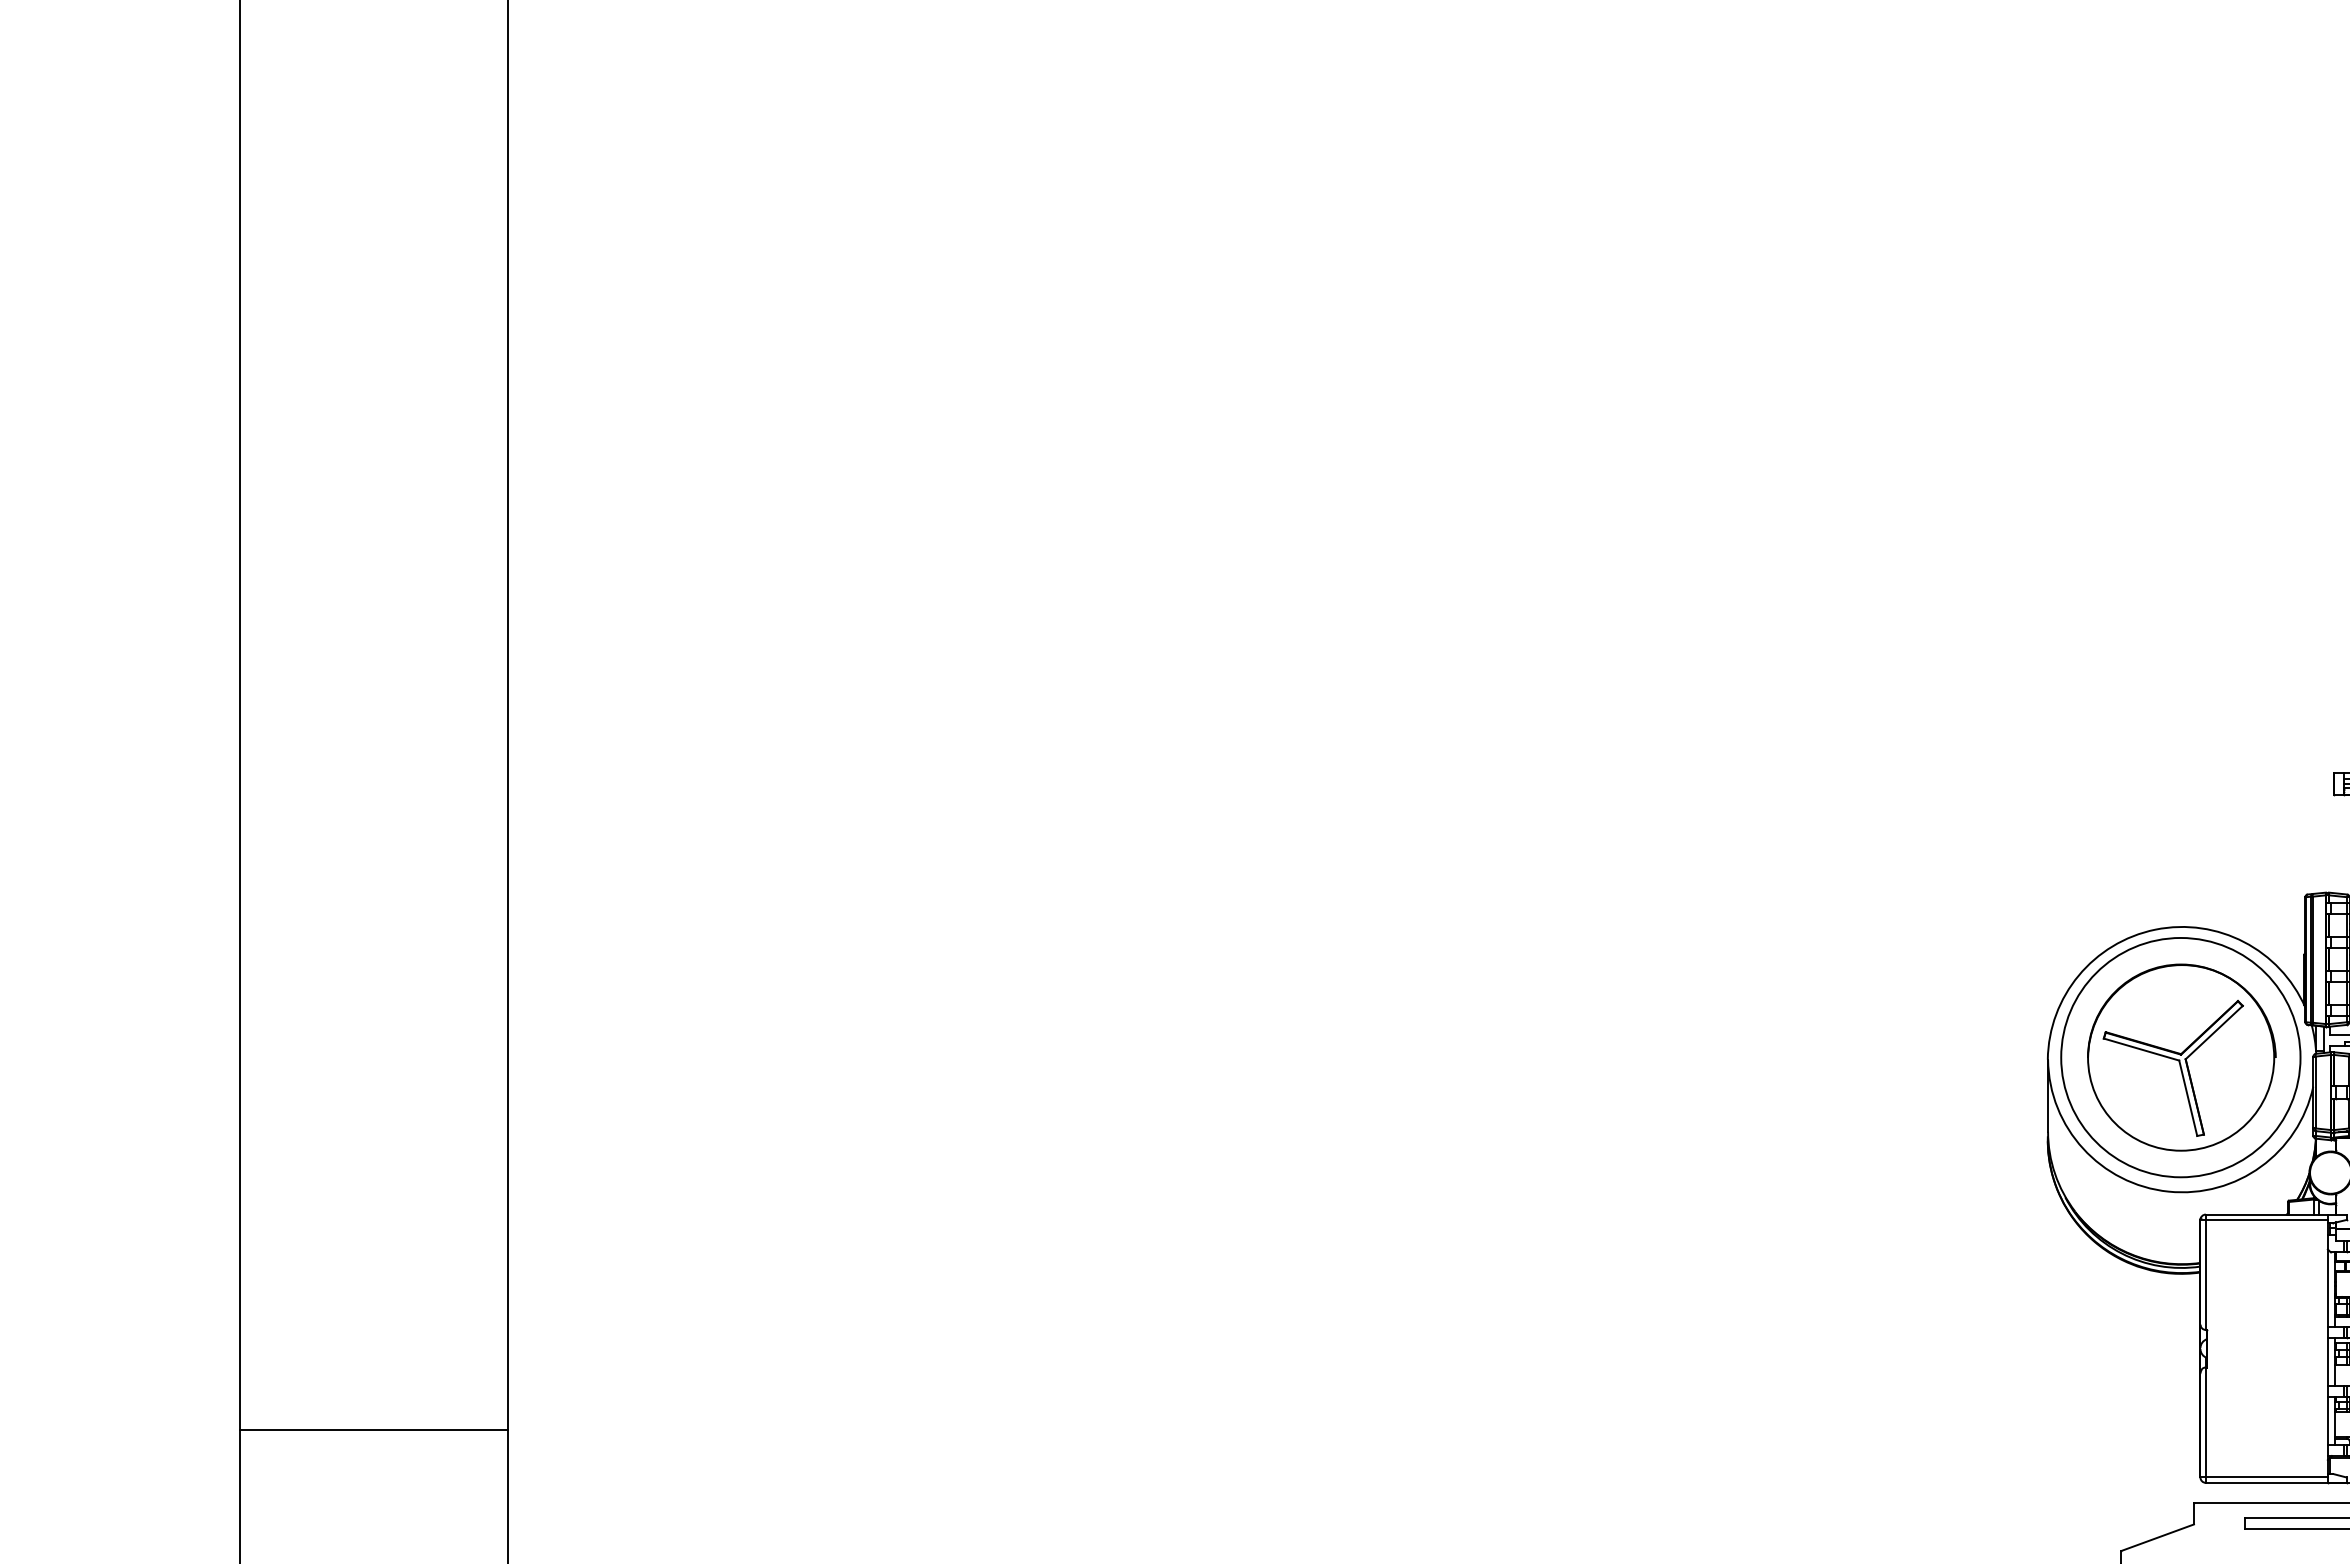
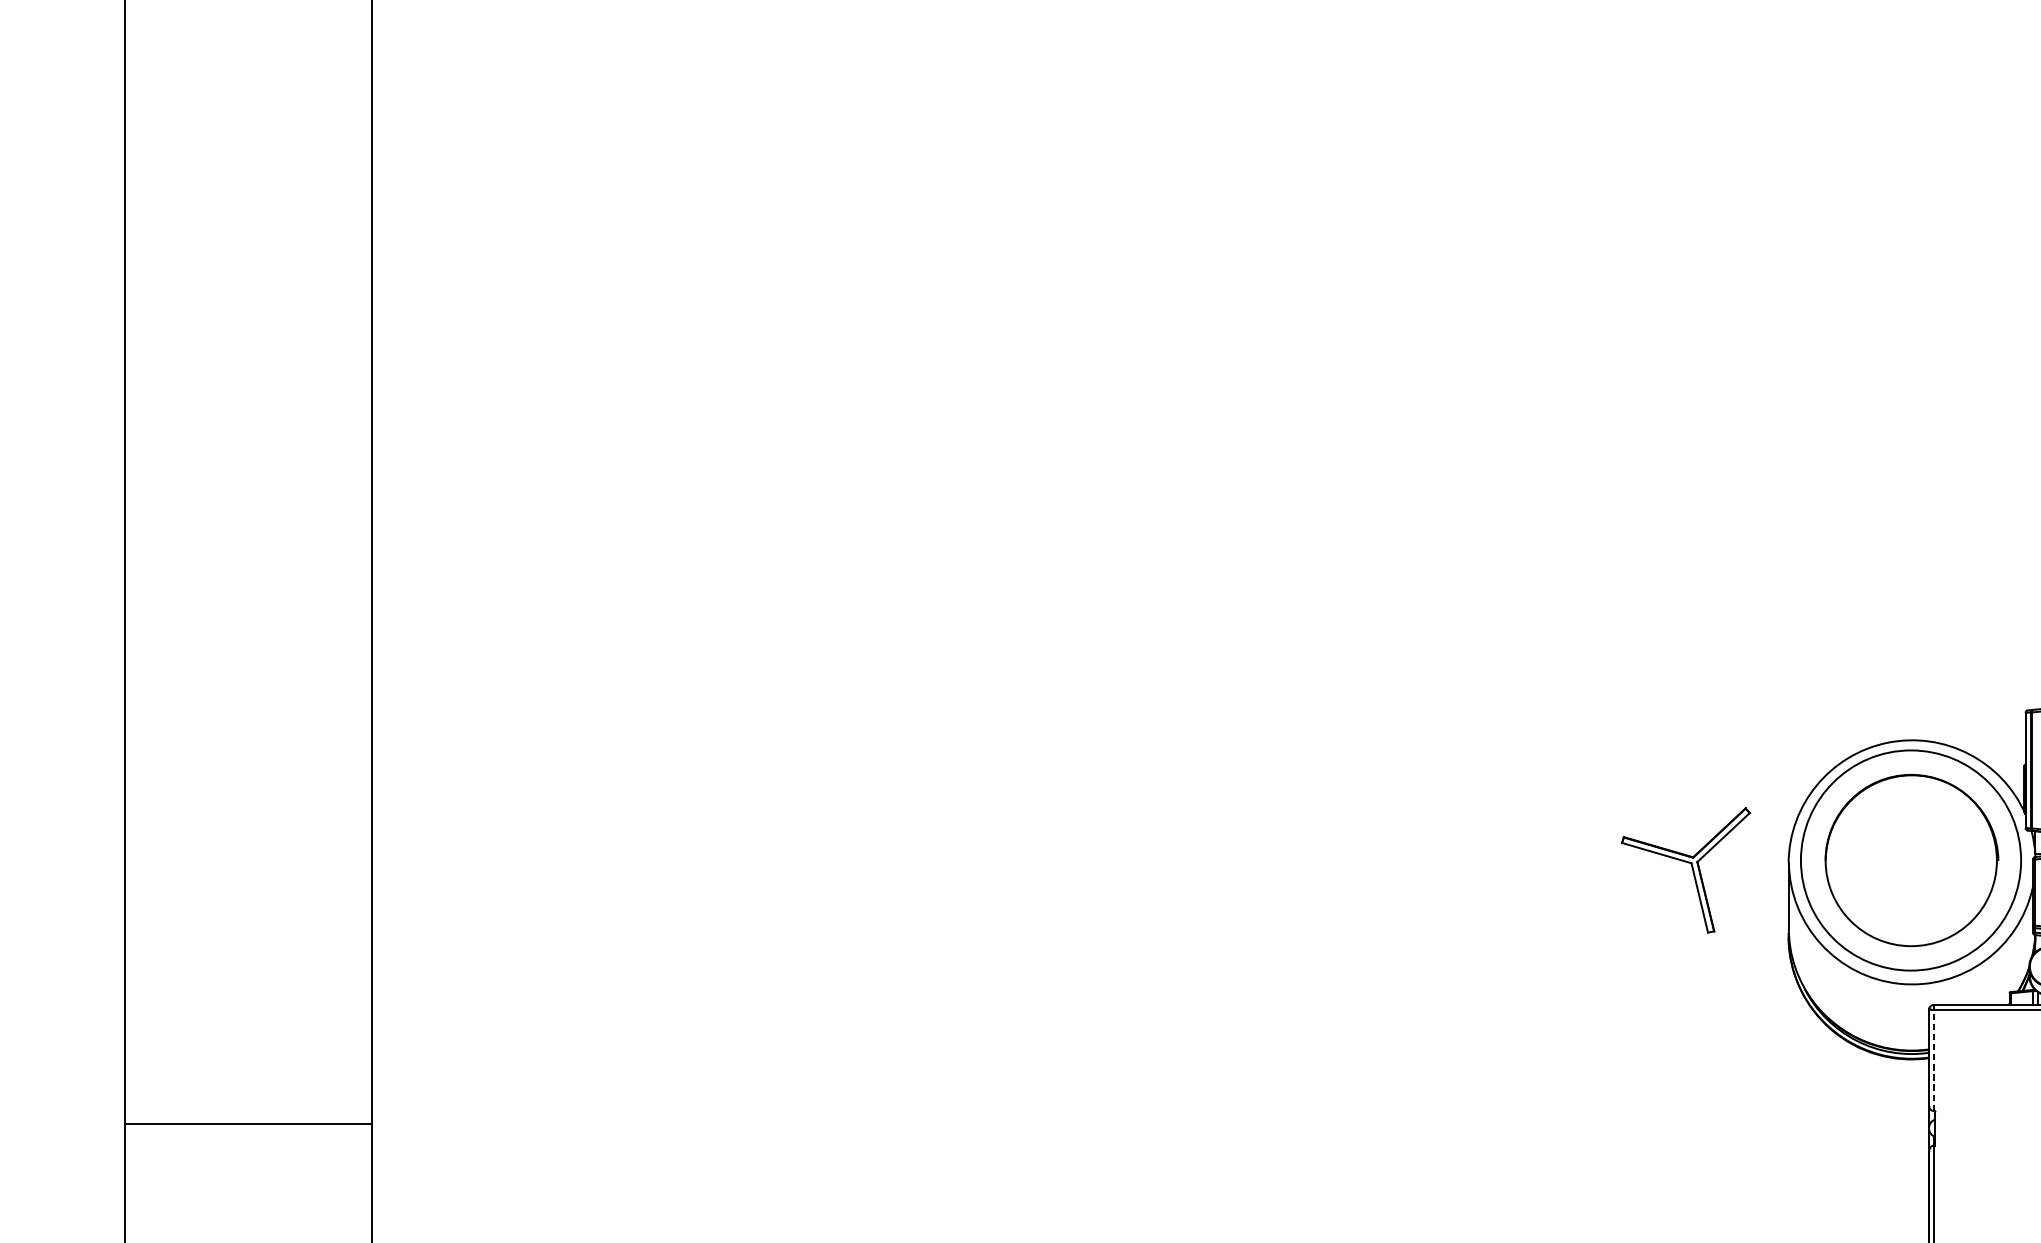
part: (2179, 1066) -> (1691, 868), moved
line: (2205, 1274) -> (1933, 1060), solid -> dashed
line: (374, 1430) -> (248, 1124), moved

